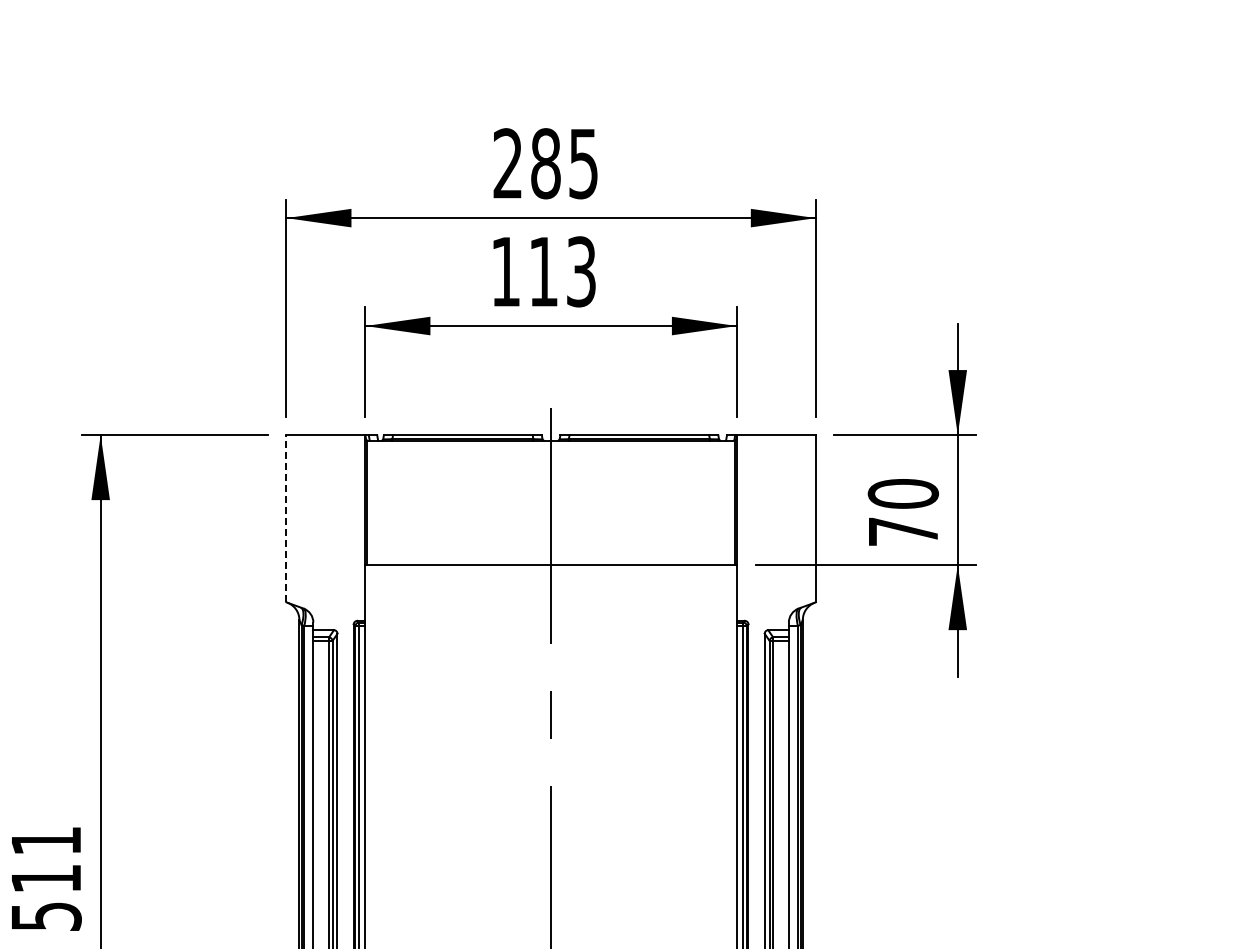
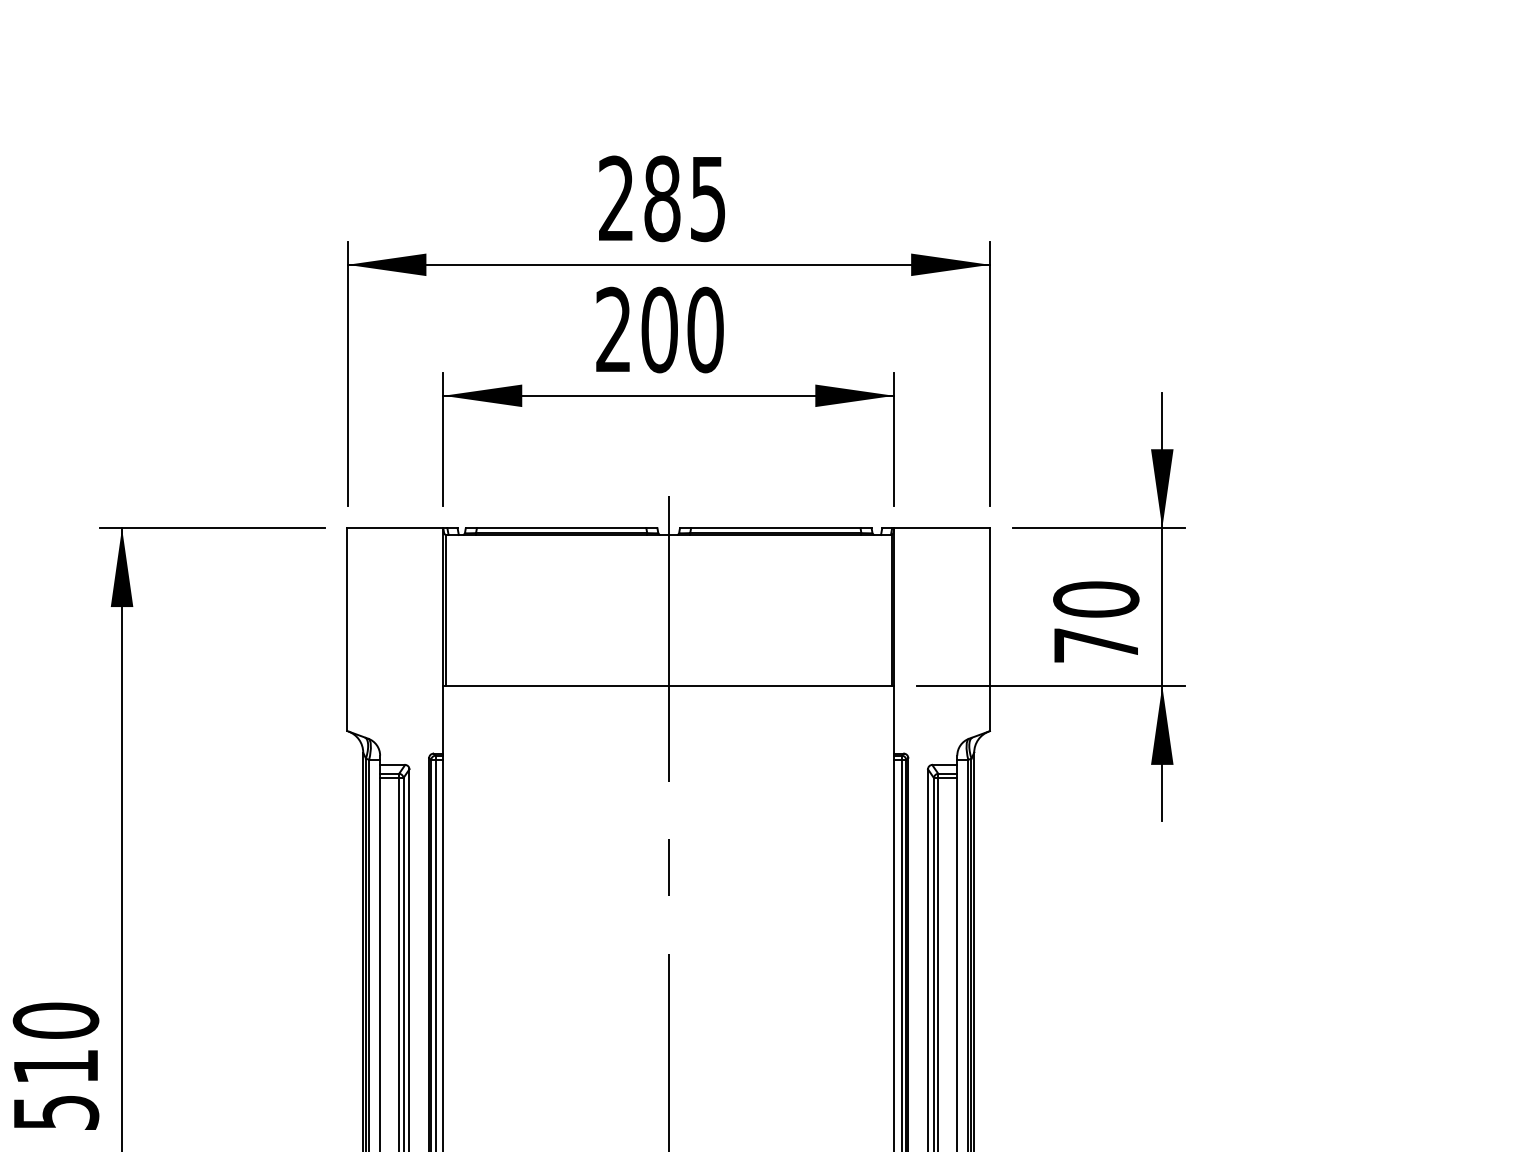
text: (543, 271) -> (659, 329), 113 -> 200
line: (286, 518) -> (347, 629), dashed -> solid
text: (45, 840) -> (55, 1020), 511 -> 510

